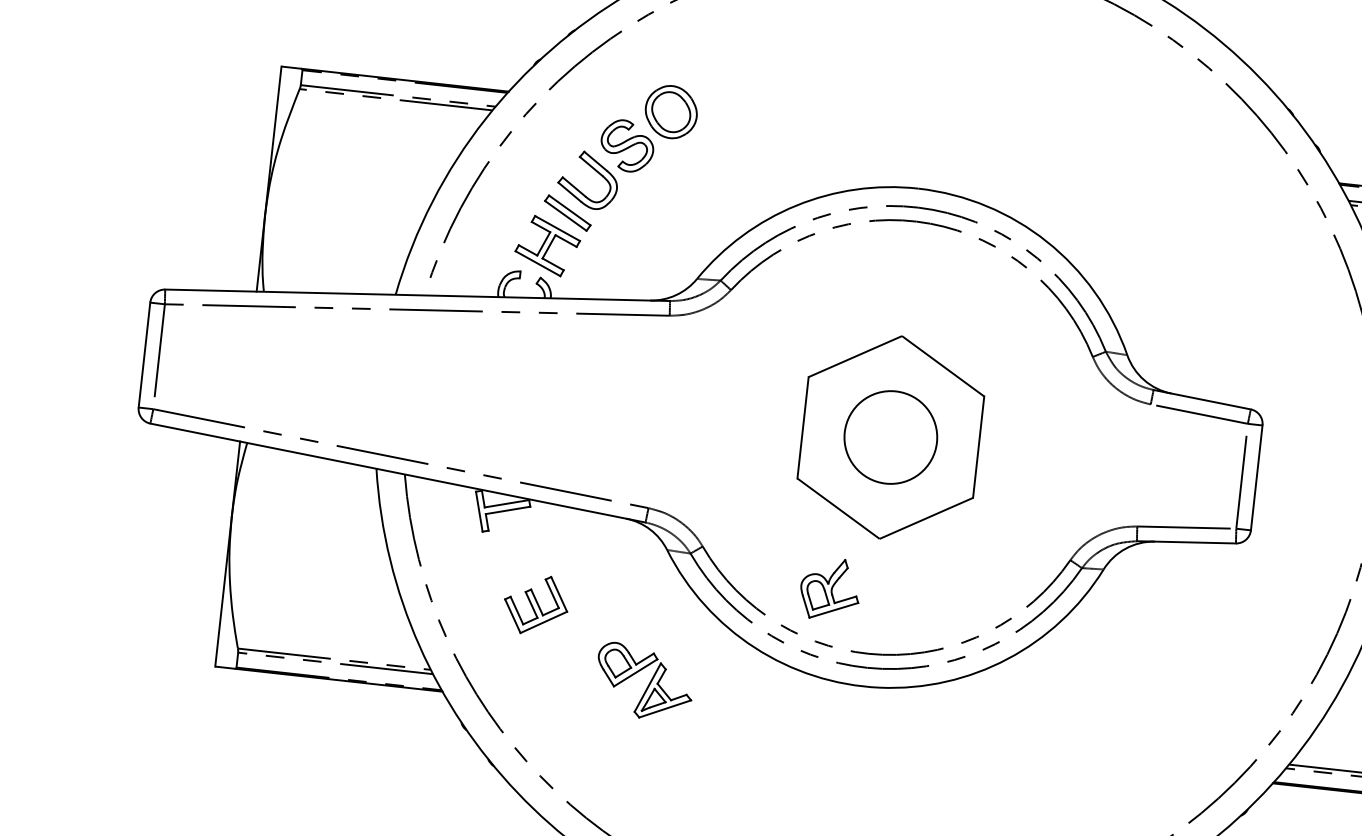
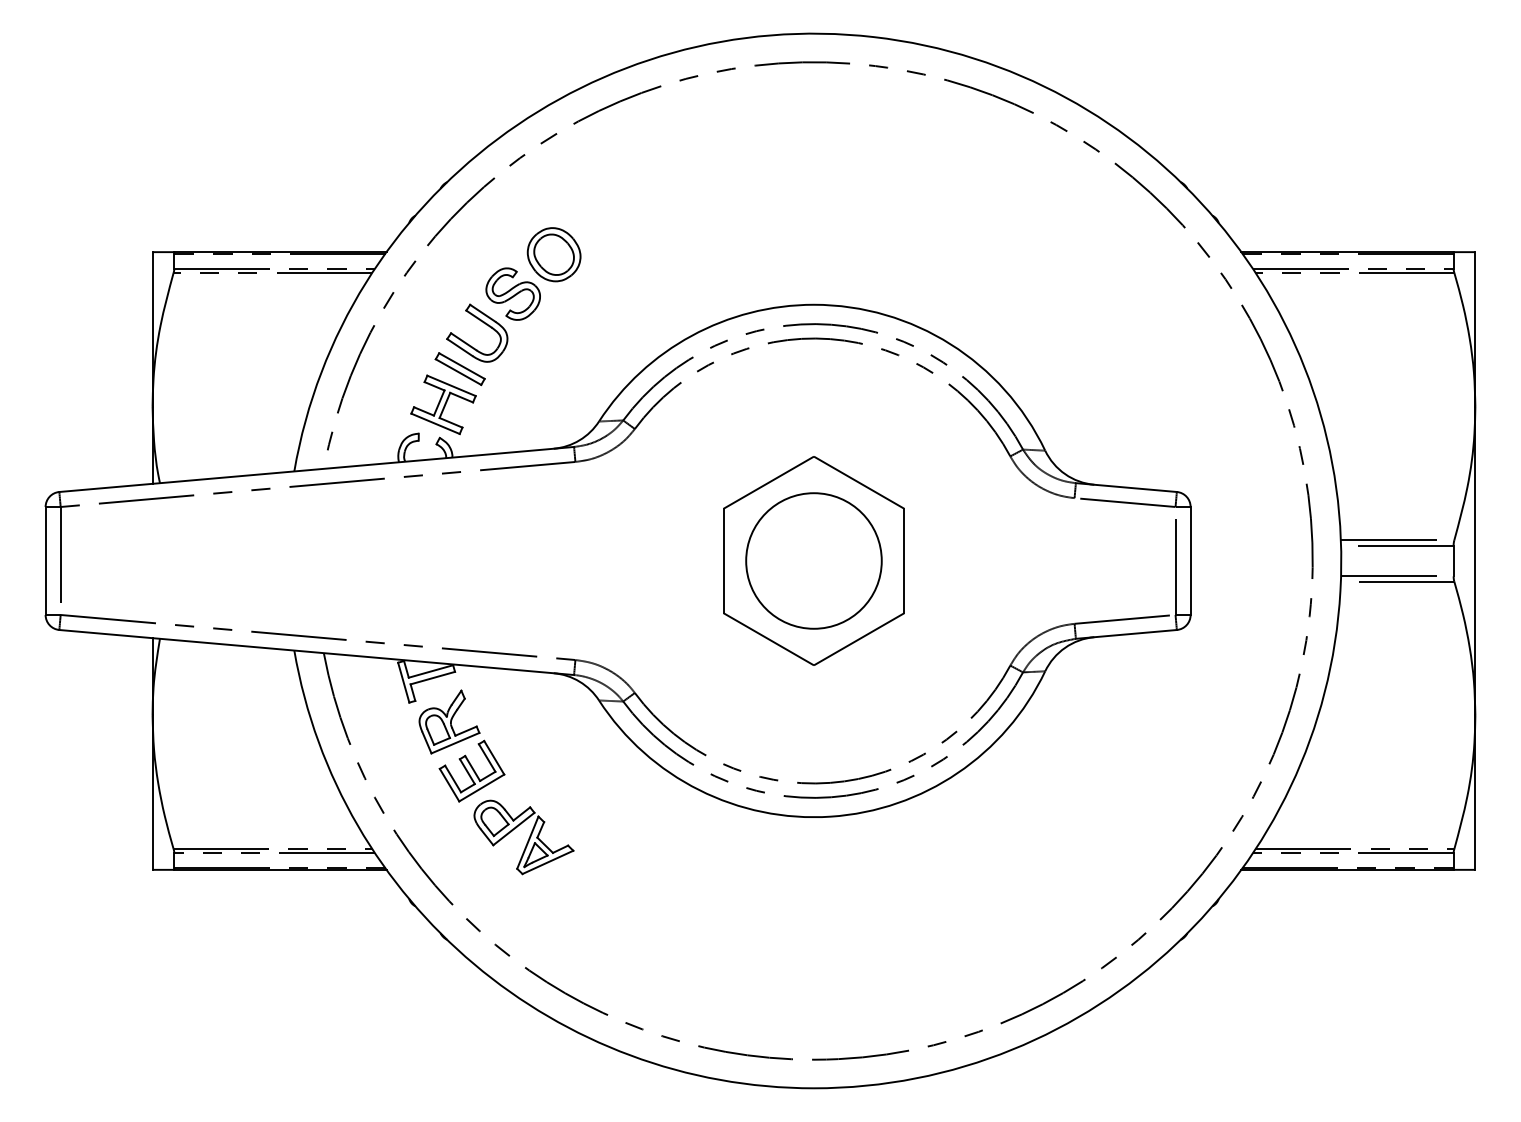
circle: (890, 436) -> (813, 560), size x1.43
part: (830, 588) -> (449, 721), moved
part: (644, 682) -> (523, 837), moved

